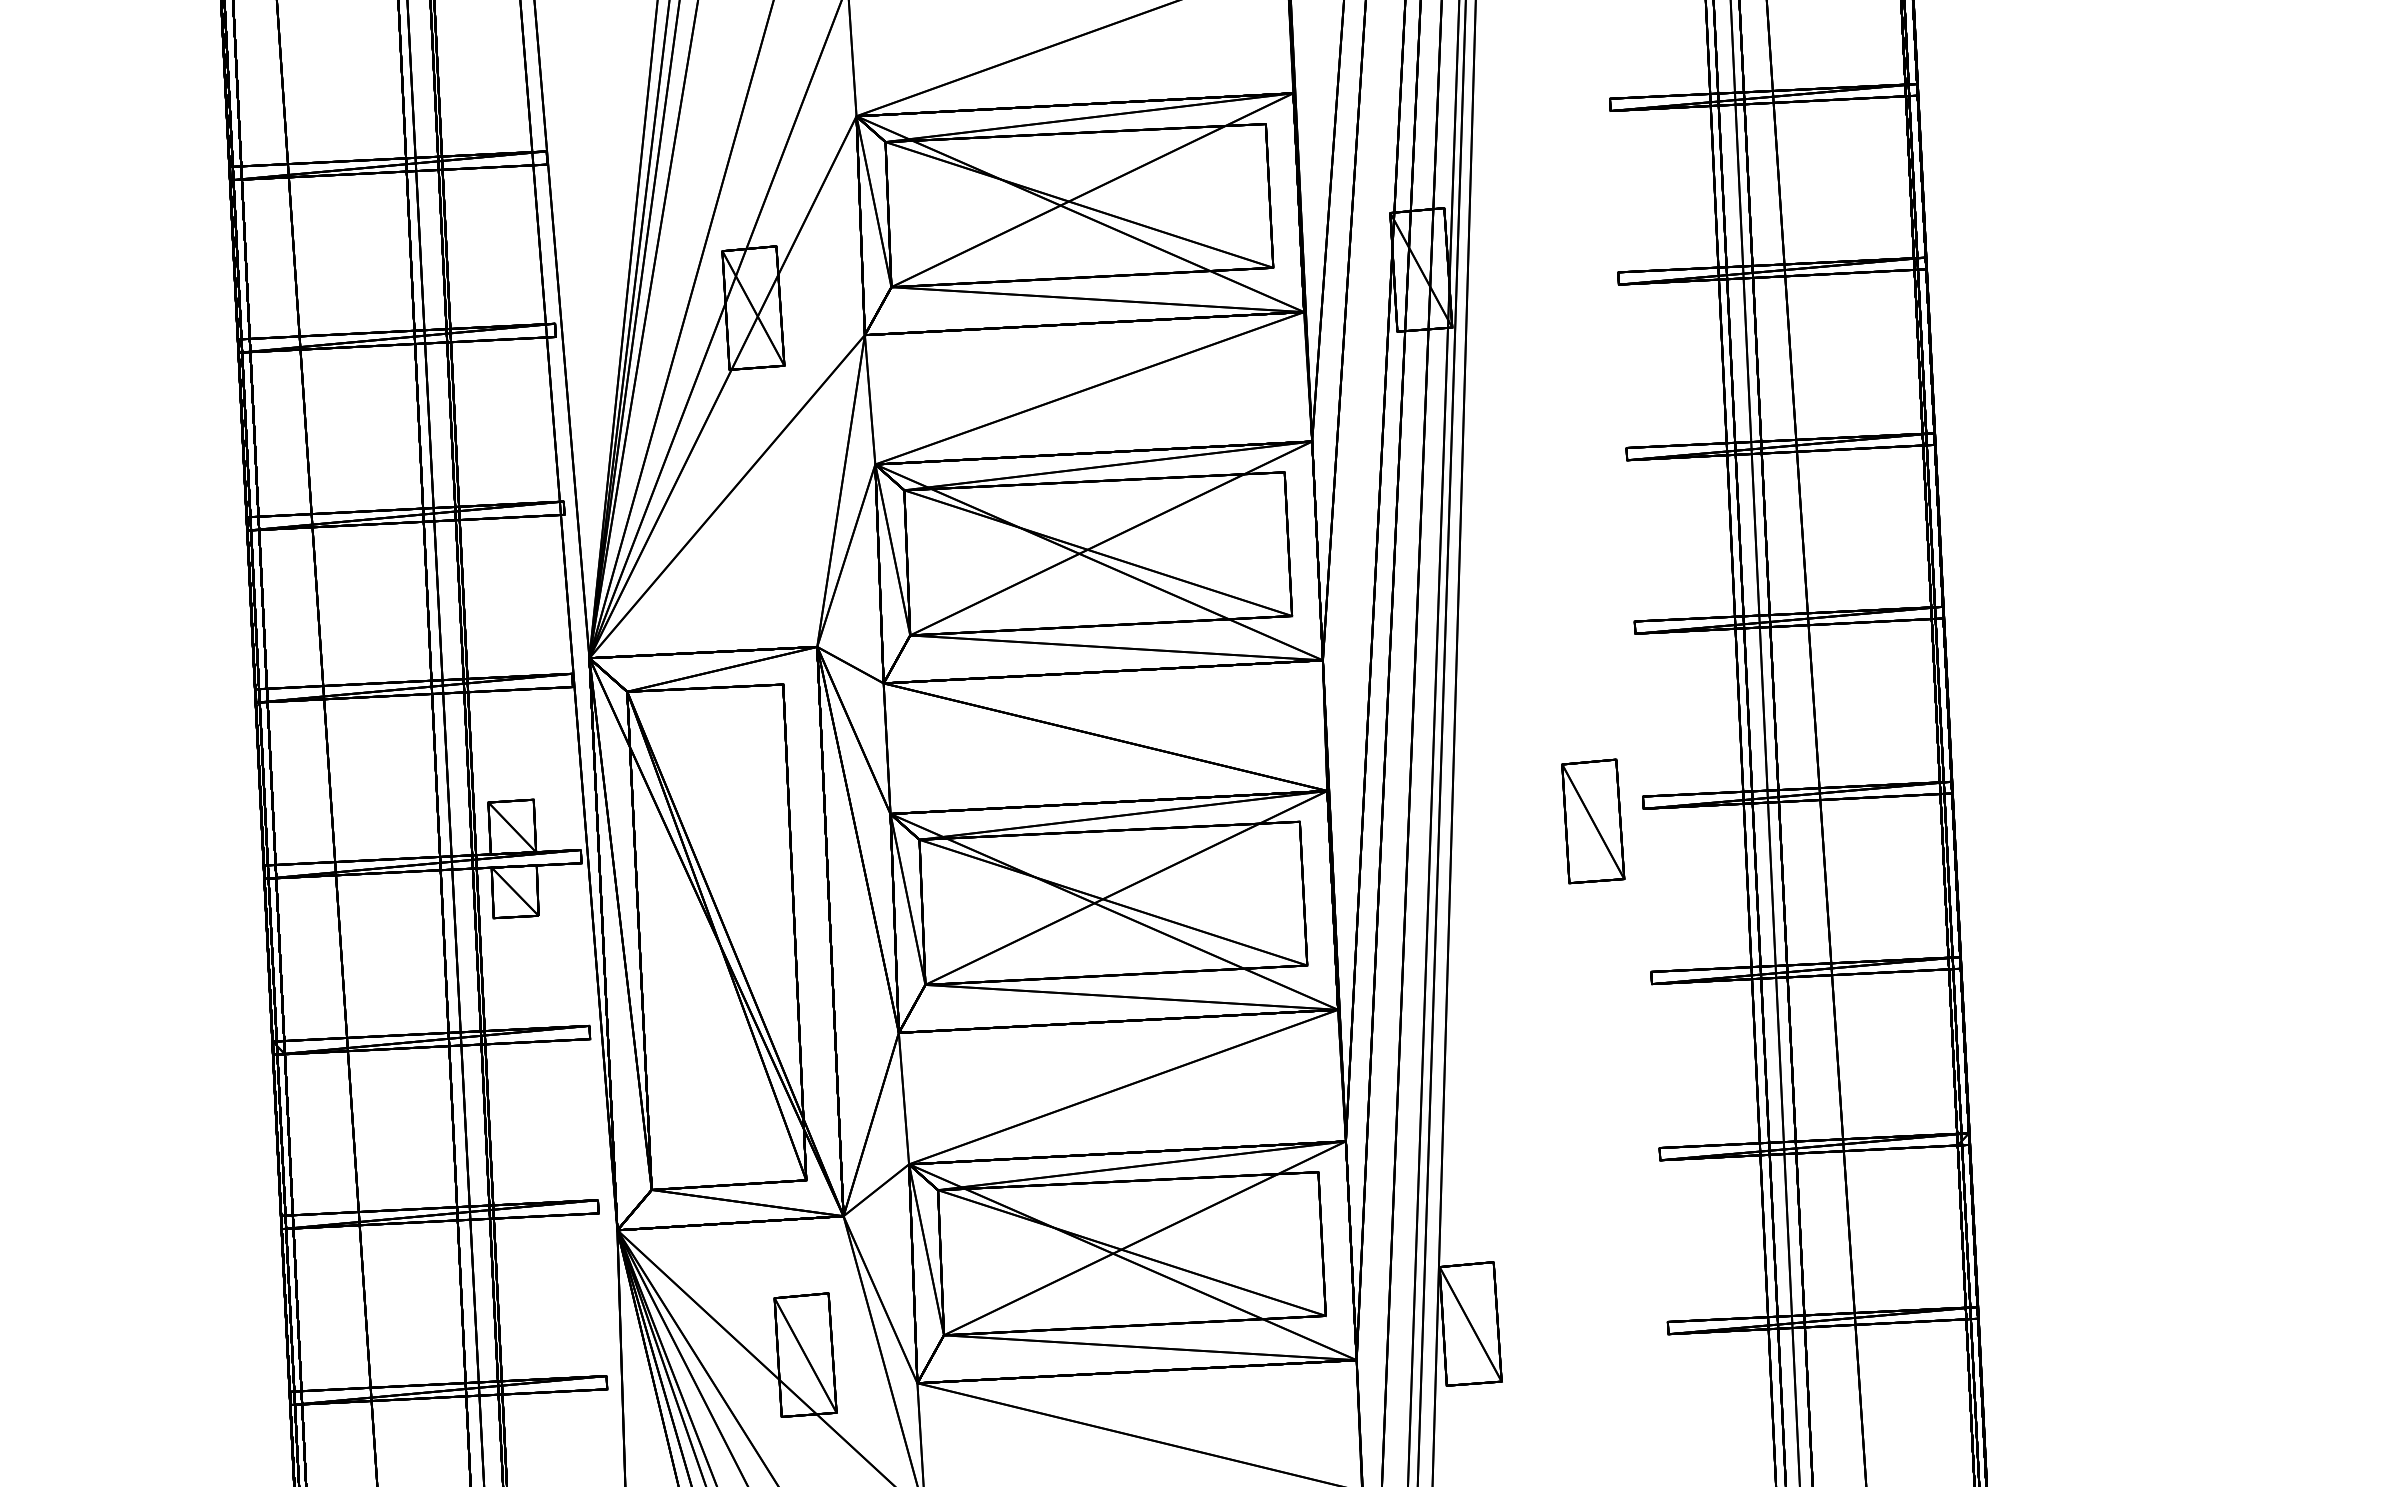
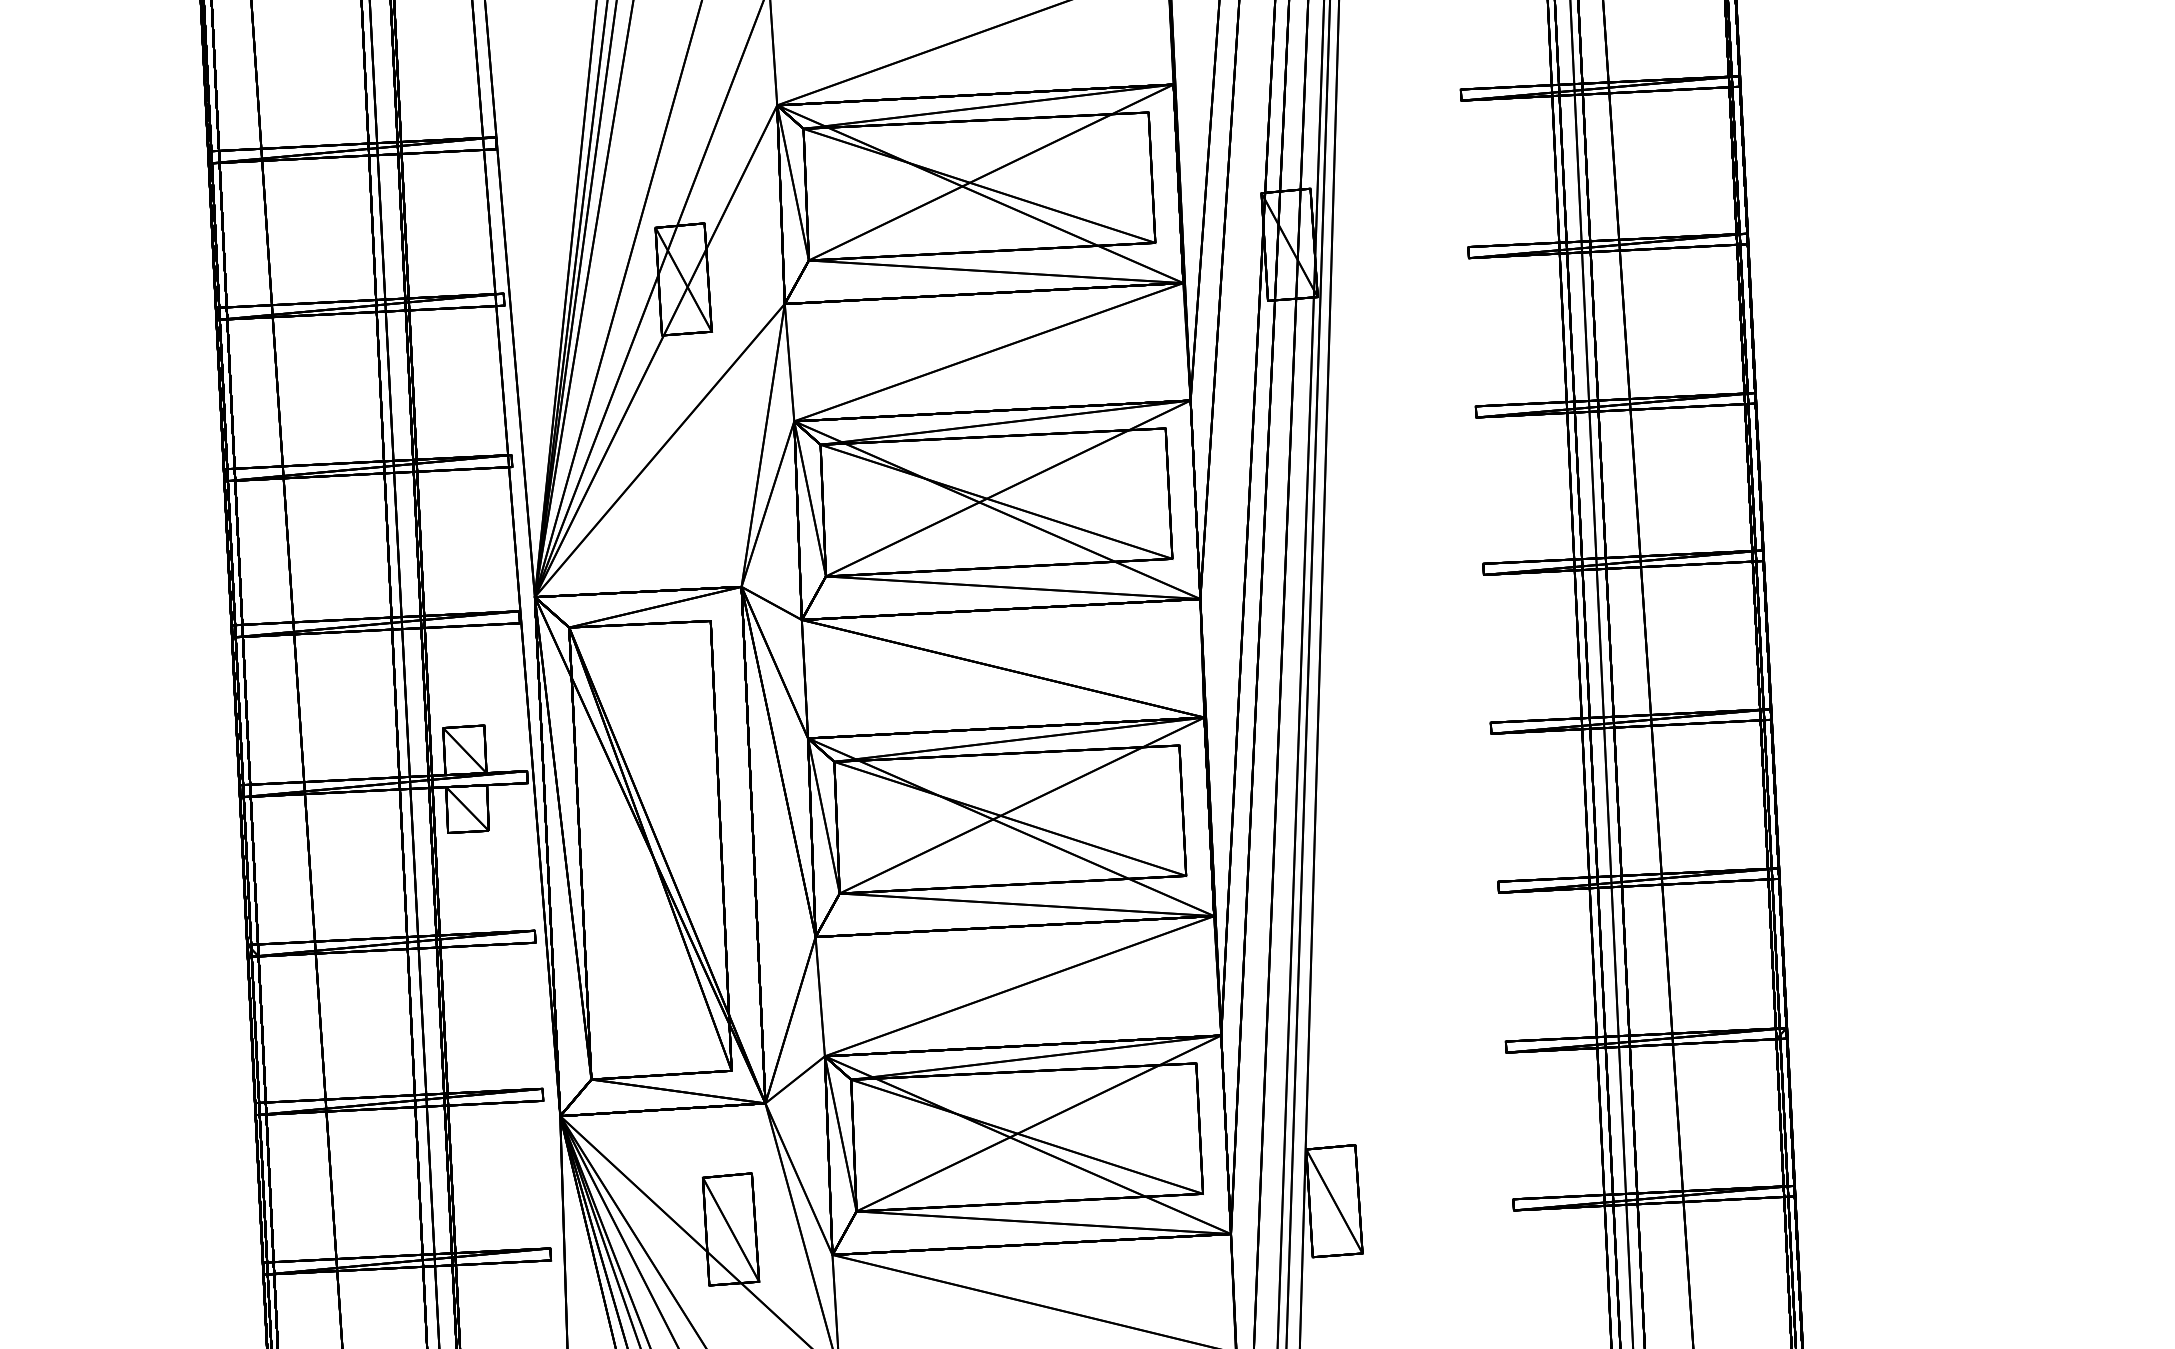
part: (1593, 821) -> (1445, 745), removed

